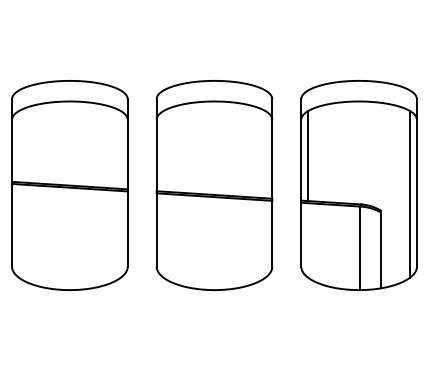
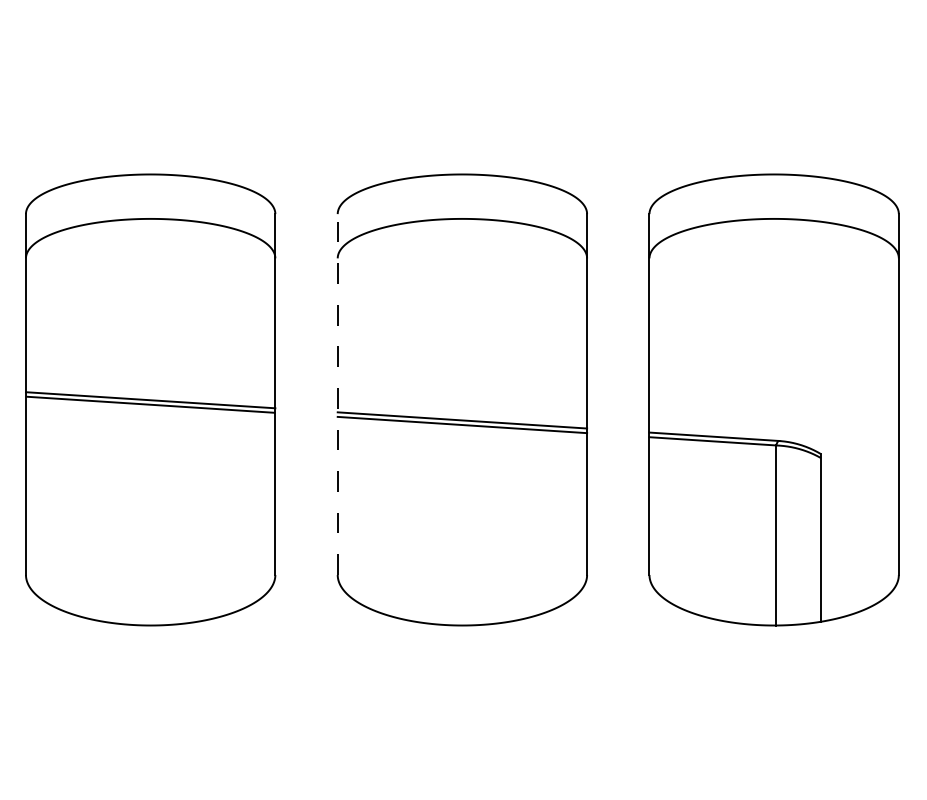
line: (308, 155) -> (665, 335), removed
line: (156, 182) -> (337, 393), solid -> dashed
line: (409, 193) -> (882, 417), removed

